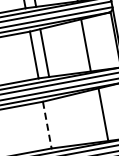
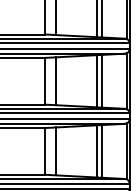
line: (90, 43) -> (101, 80), added
line: (99, 115) -> (97, 151), added
line: (57, 123) -> (55, 151), added
line: (47, 125) -> (45, 151), dashed -> solid

